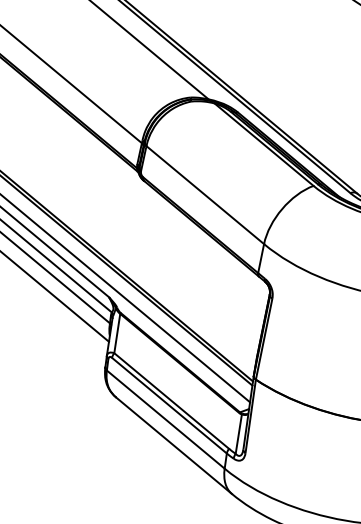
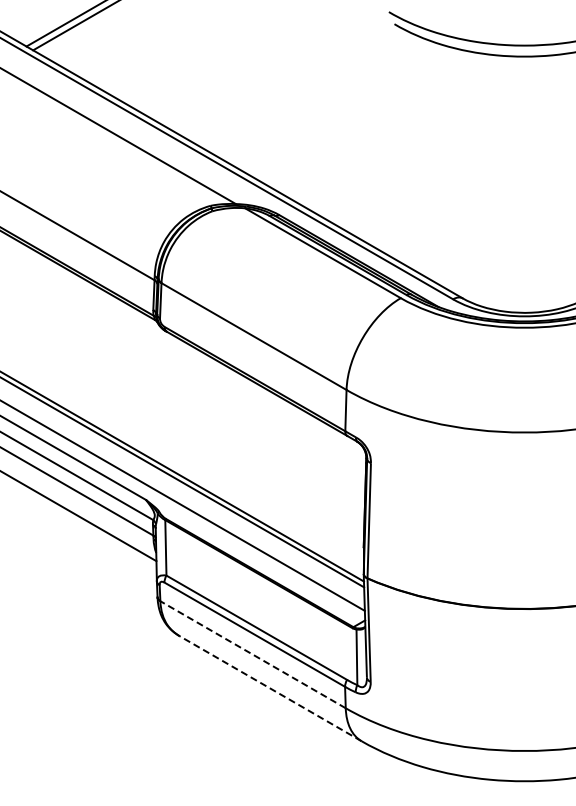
line: (165, 419) -> (252, 654), solid -> dashed
line: (173, 445) -> (270, 688), solid -> dashed

